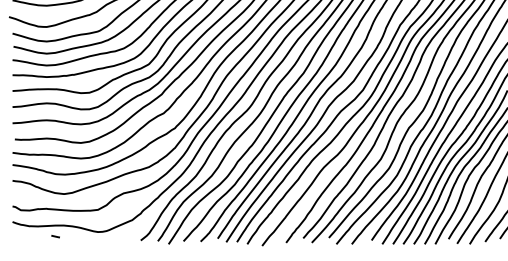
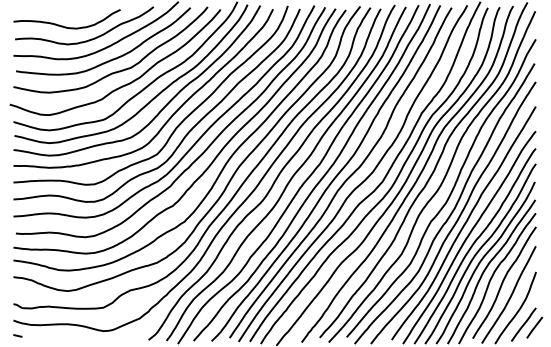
line: (55, 236) -> (17, 335), moved

